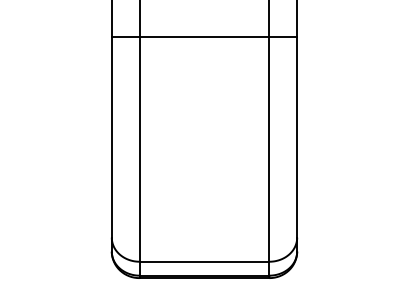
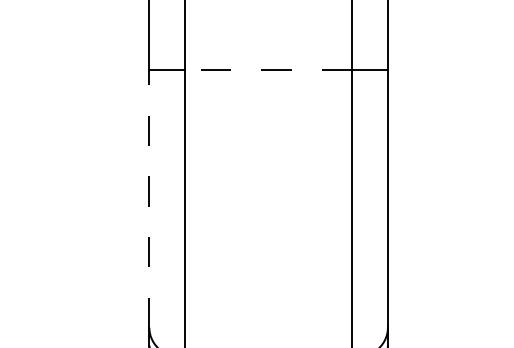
line: (204, 36) -> (268, 68), solid -> dashed
line: (111, 136) -> (148, 197), solid -> dashed

